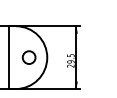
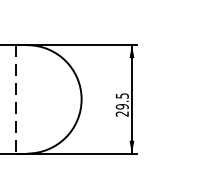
circle: (28, 57) -> (49, 99), removed
line: (9, 58) -> (16, 100), solid -> dashed

